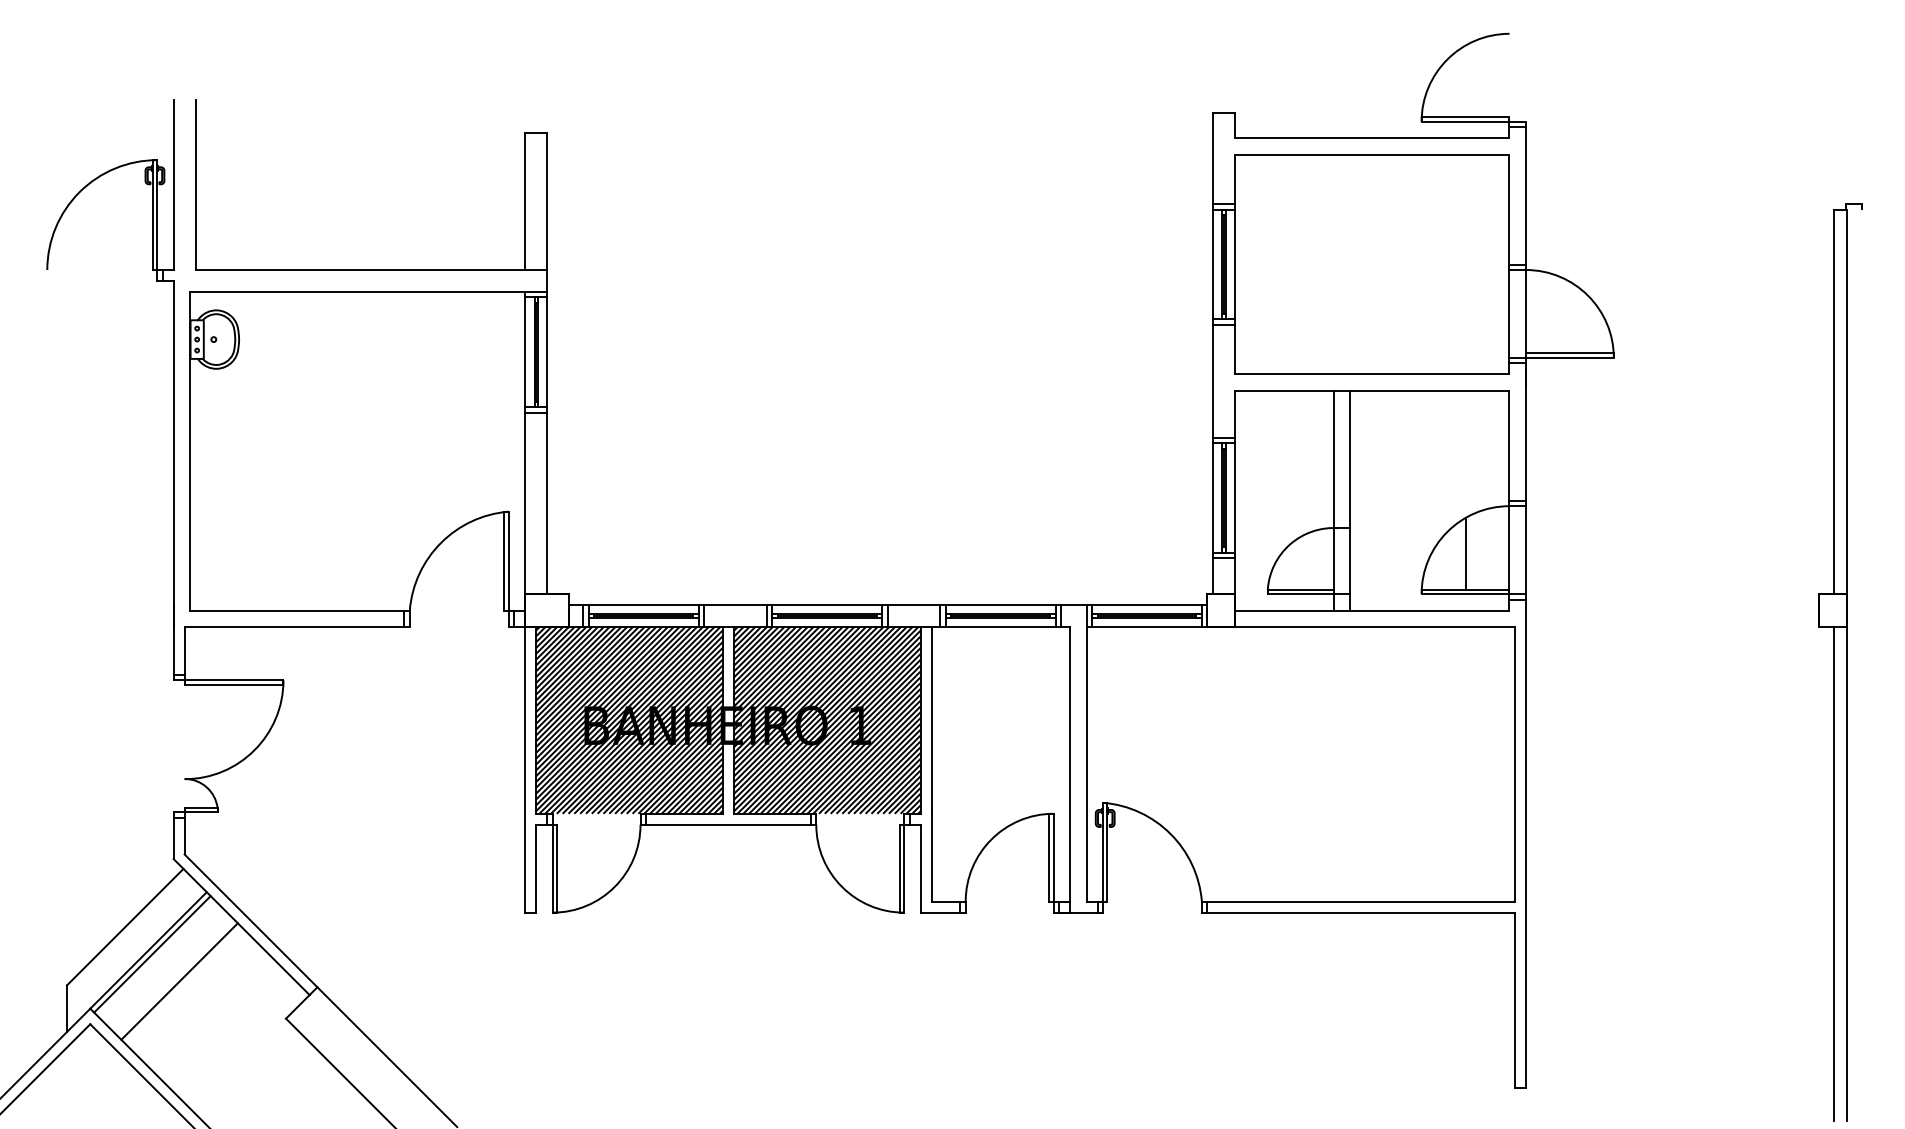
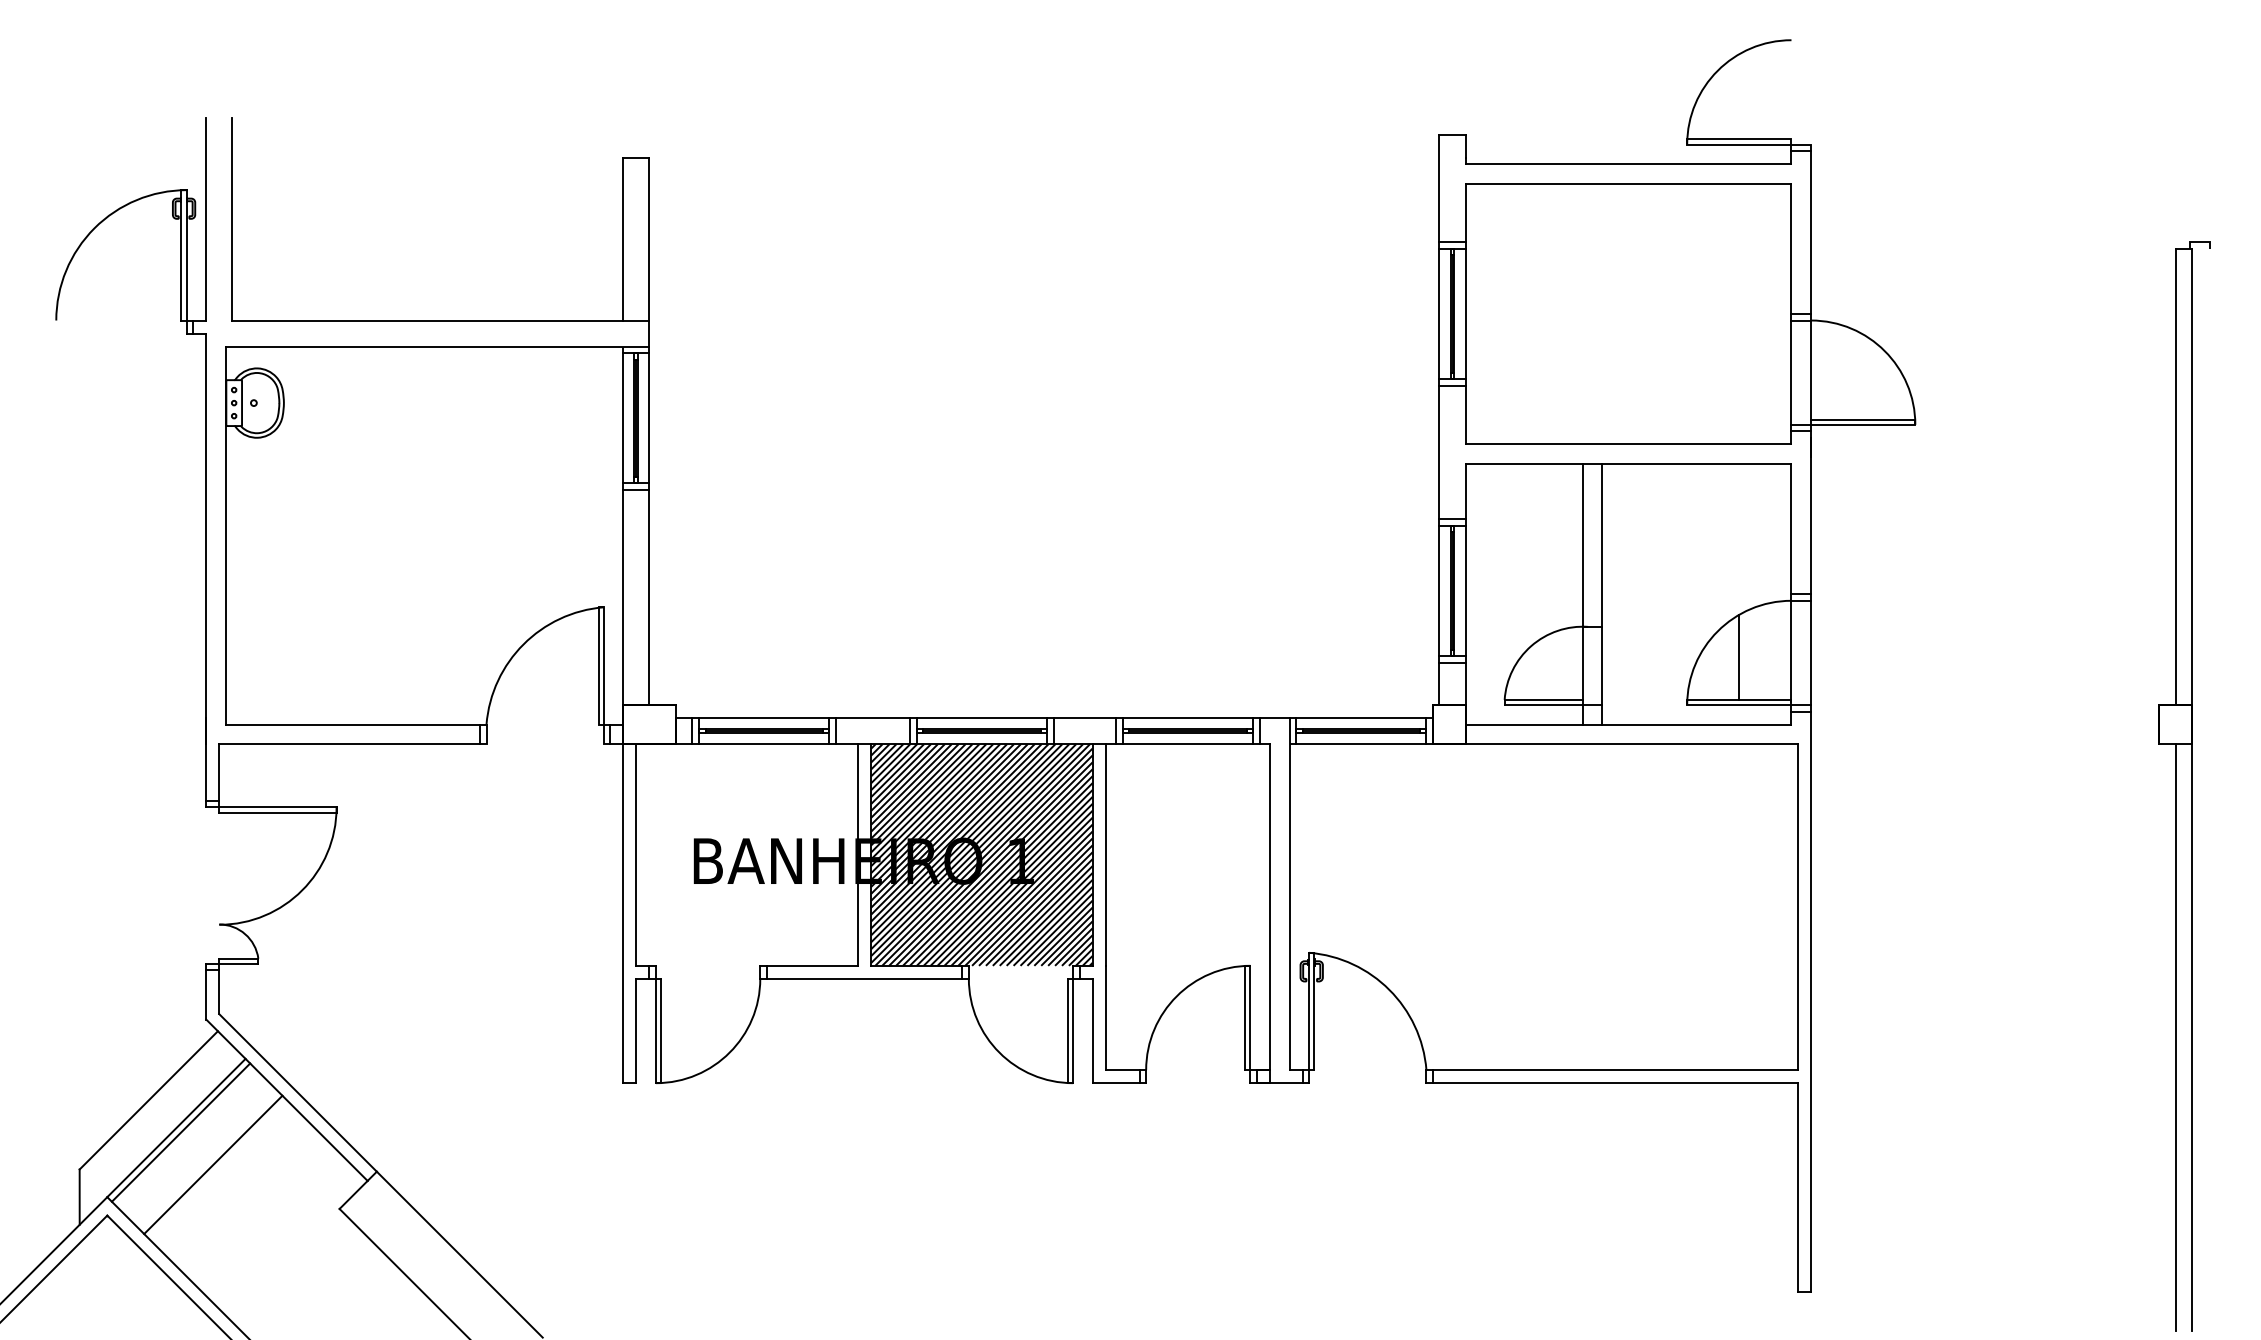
hatch: (629, 720) -> (747, 855), removed

